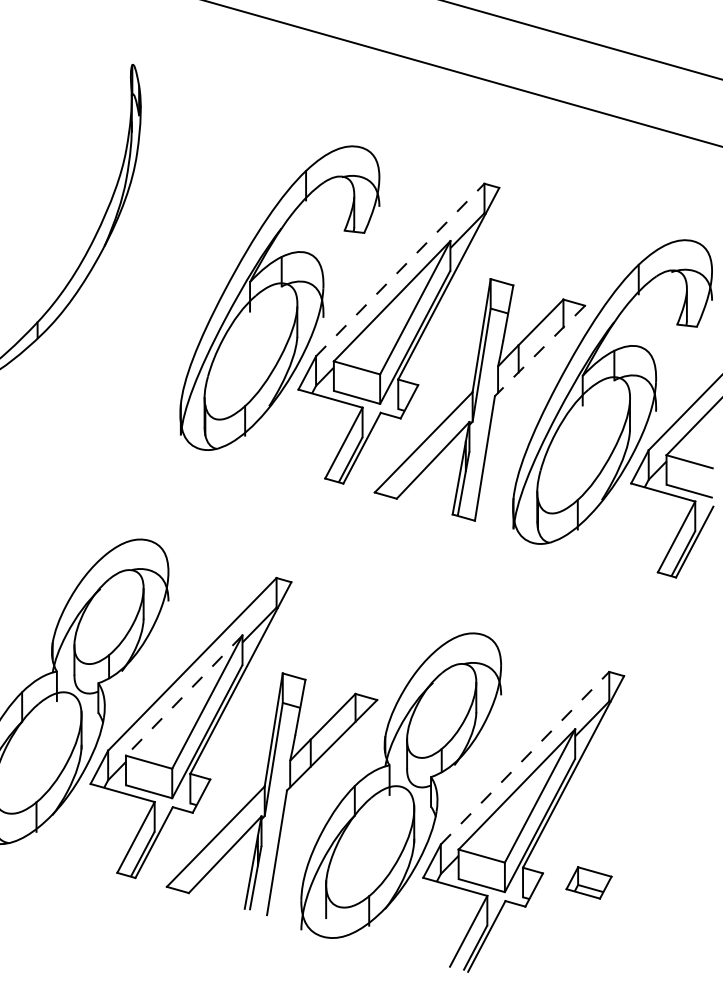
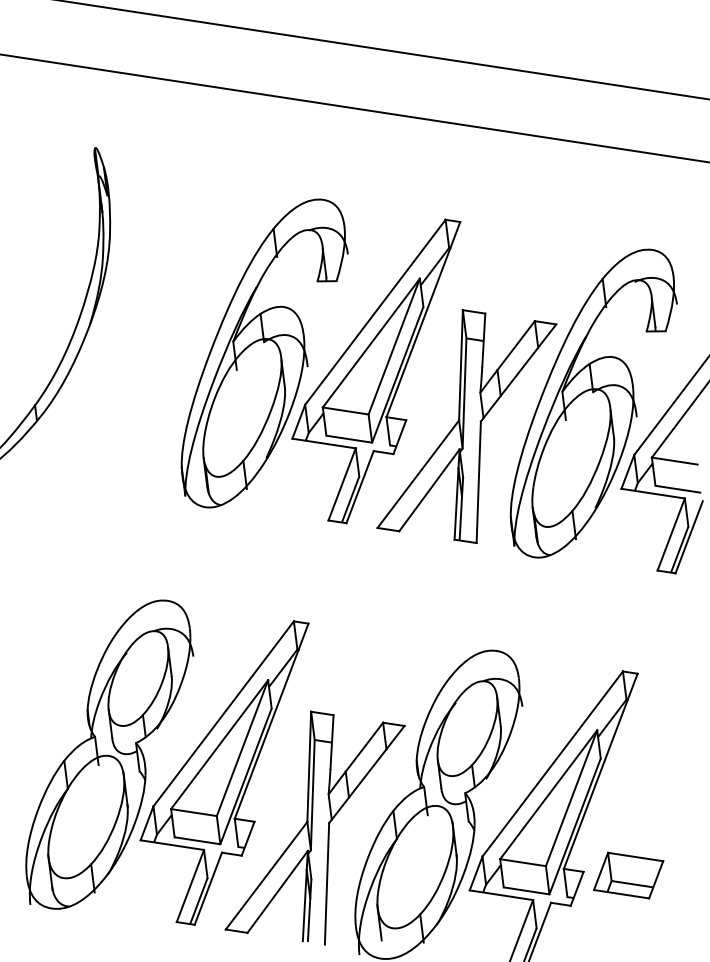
line: (400, 269) -> (375, 311), dashed -> solid
line: (539, 351) -> (518, 373), dashed -> solid
line: (184, 695) -> (219, 744), dashed -> solid
line: (525, 757) -> (553, 763), dashed -> solid
part: (588, 882) -> (628, 875), size x1.67

